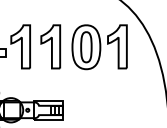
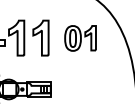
part: (99, 47) -> (80, 38), size x0.7

